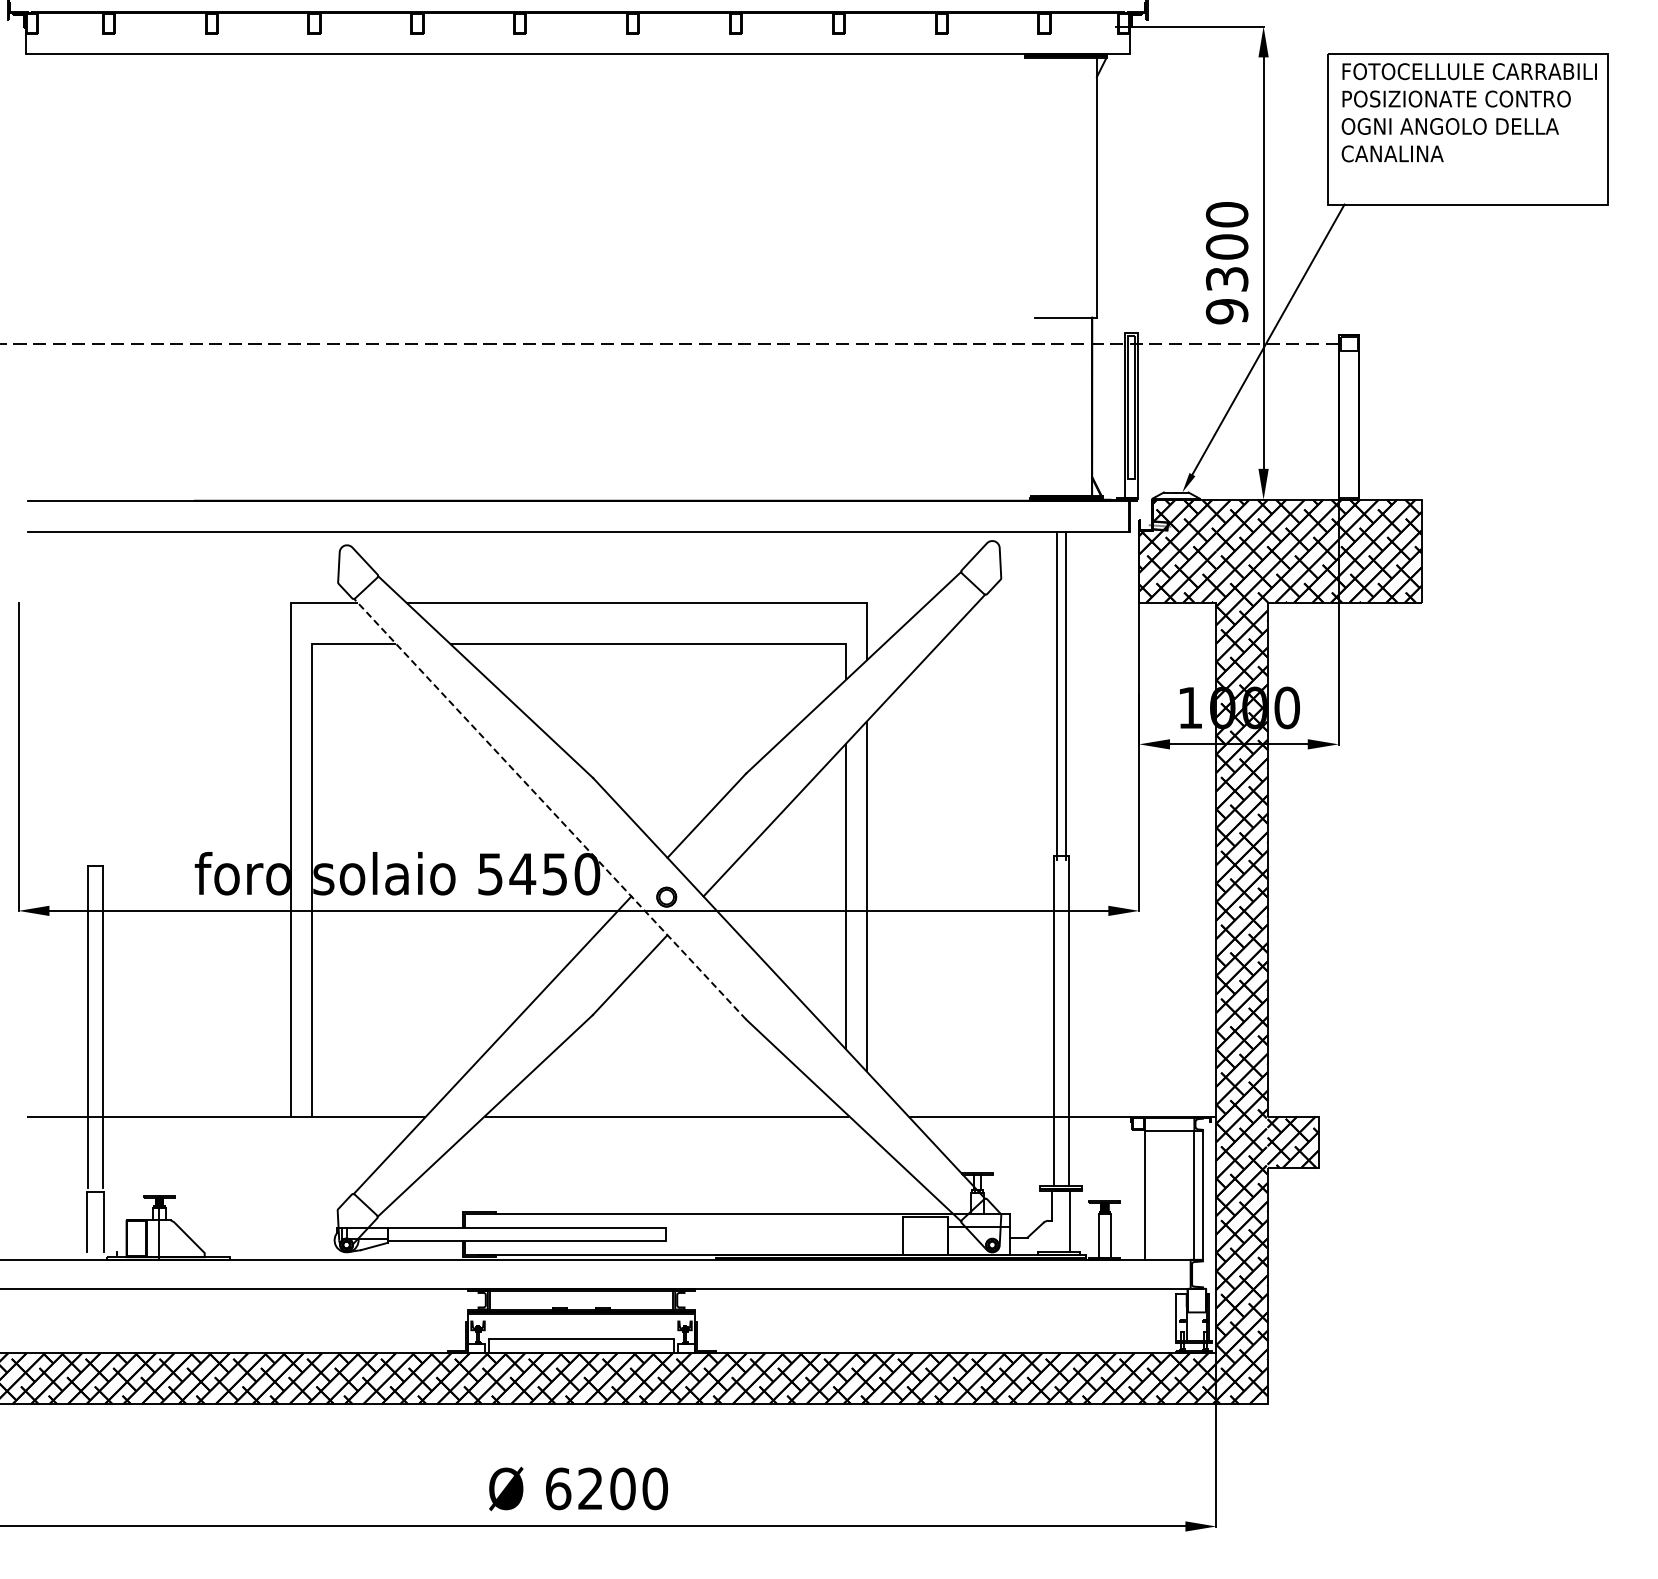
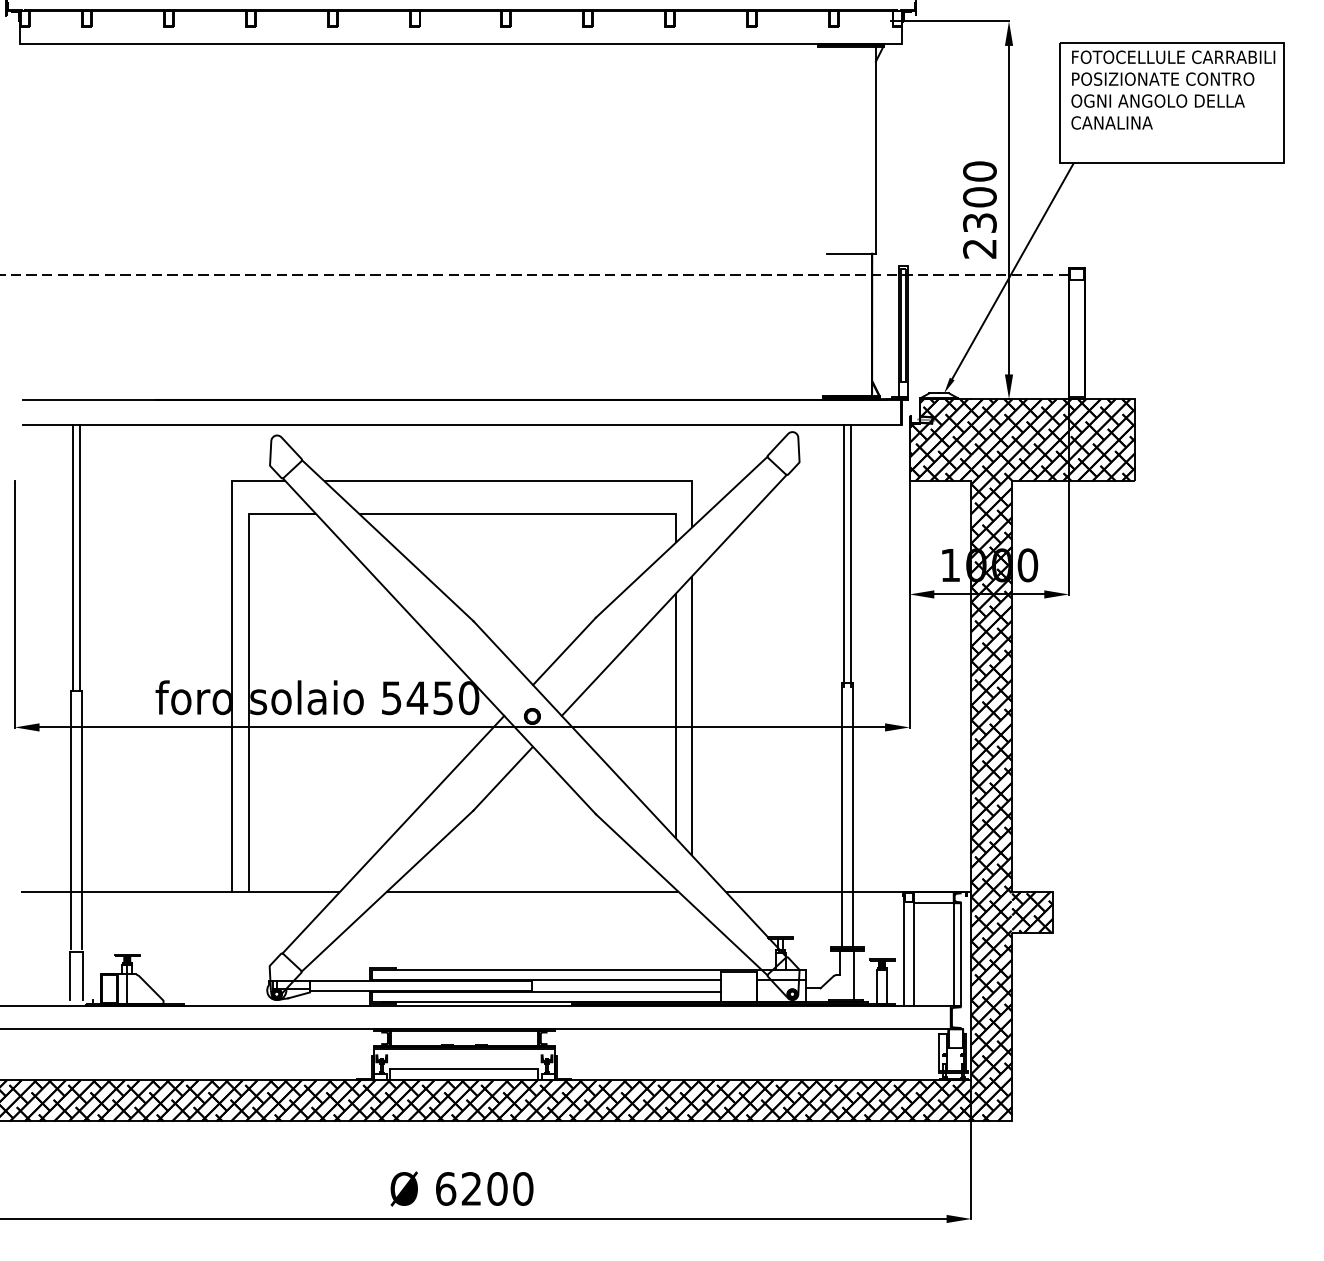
text: (1227, 311) -> (980, 248), 9300 -> 2300
line: (90, 698) -> (72, 557), added
line: (100, 698) -> (80, 557), added
line: (550, 809) -> (439, 646), dashed -> solid
line: (1132, 1194) -> (904, 953), added
line: (683, 1227) -> (545, 980), added
line: (683, 1241) -> (545, 991), added

